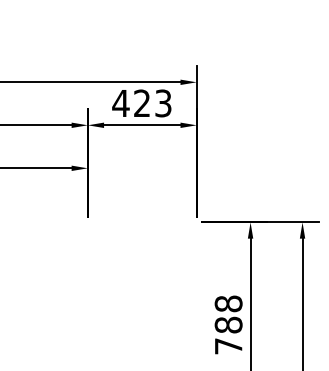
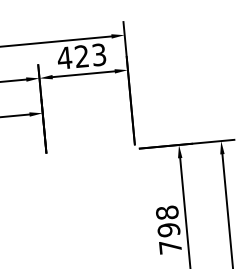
text: (228, 324) -> (168, 229), 788 -> 798

